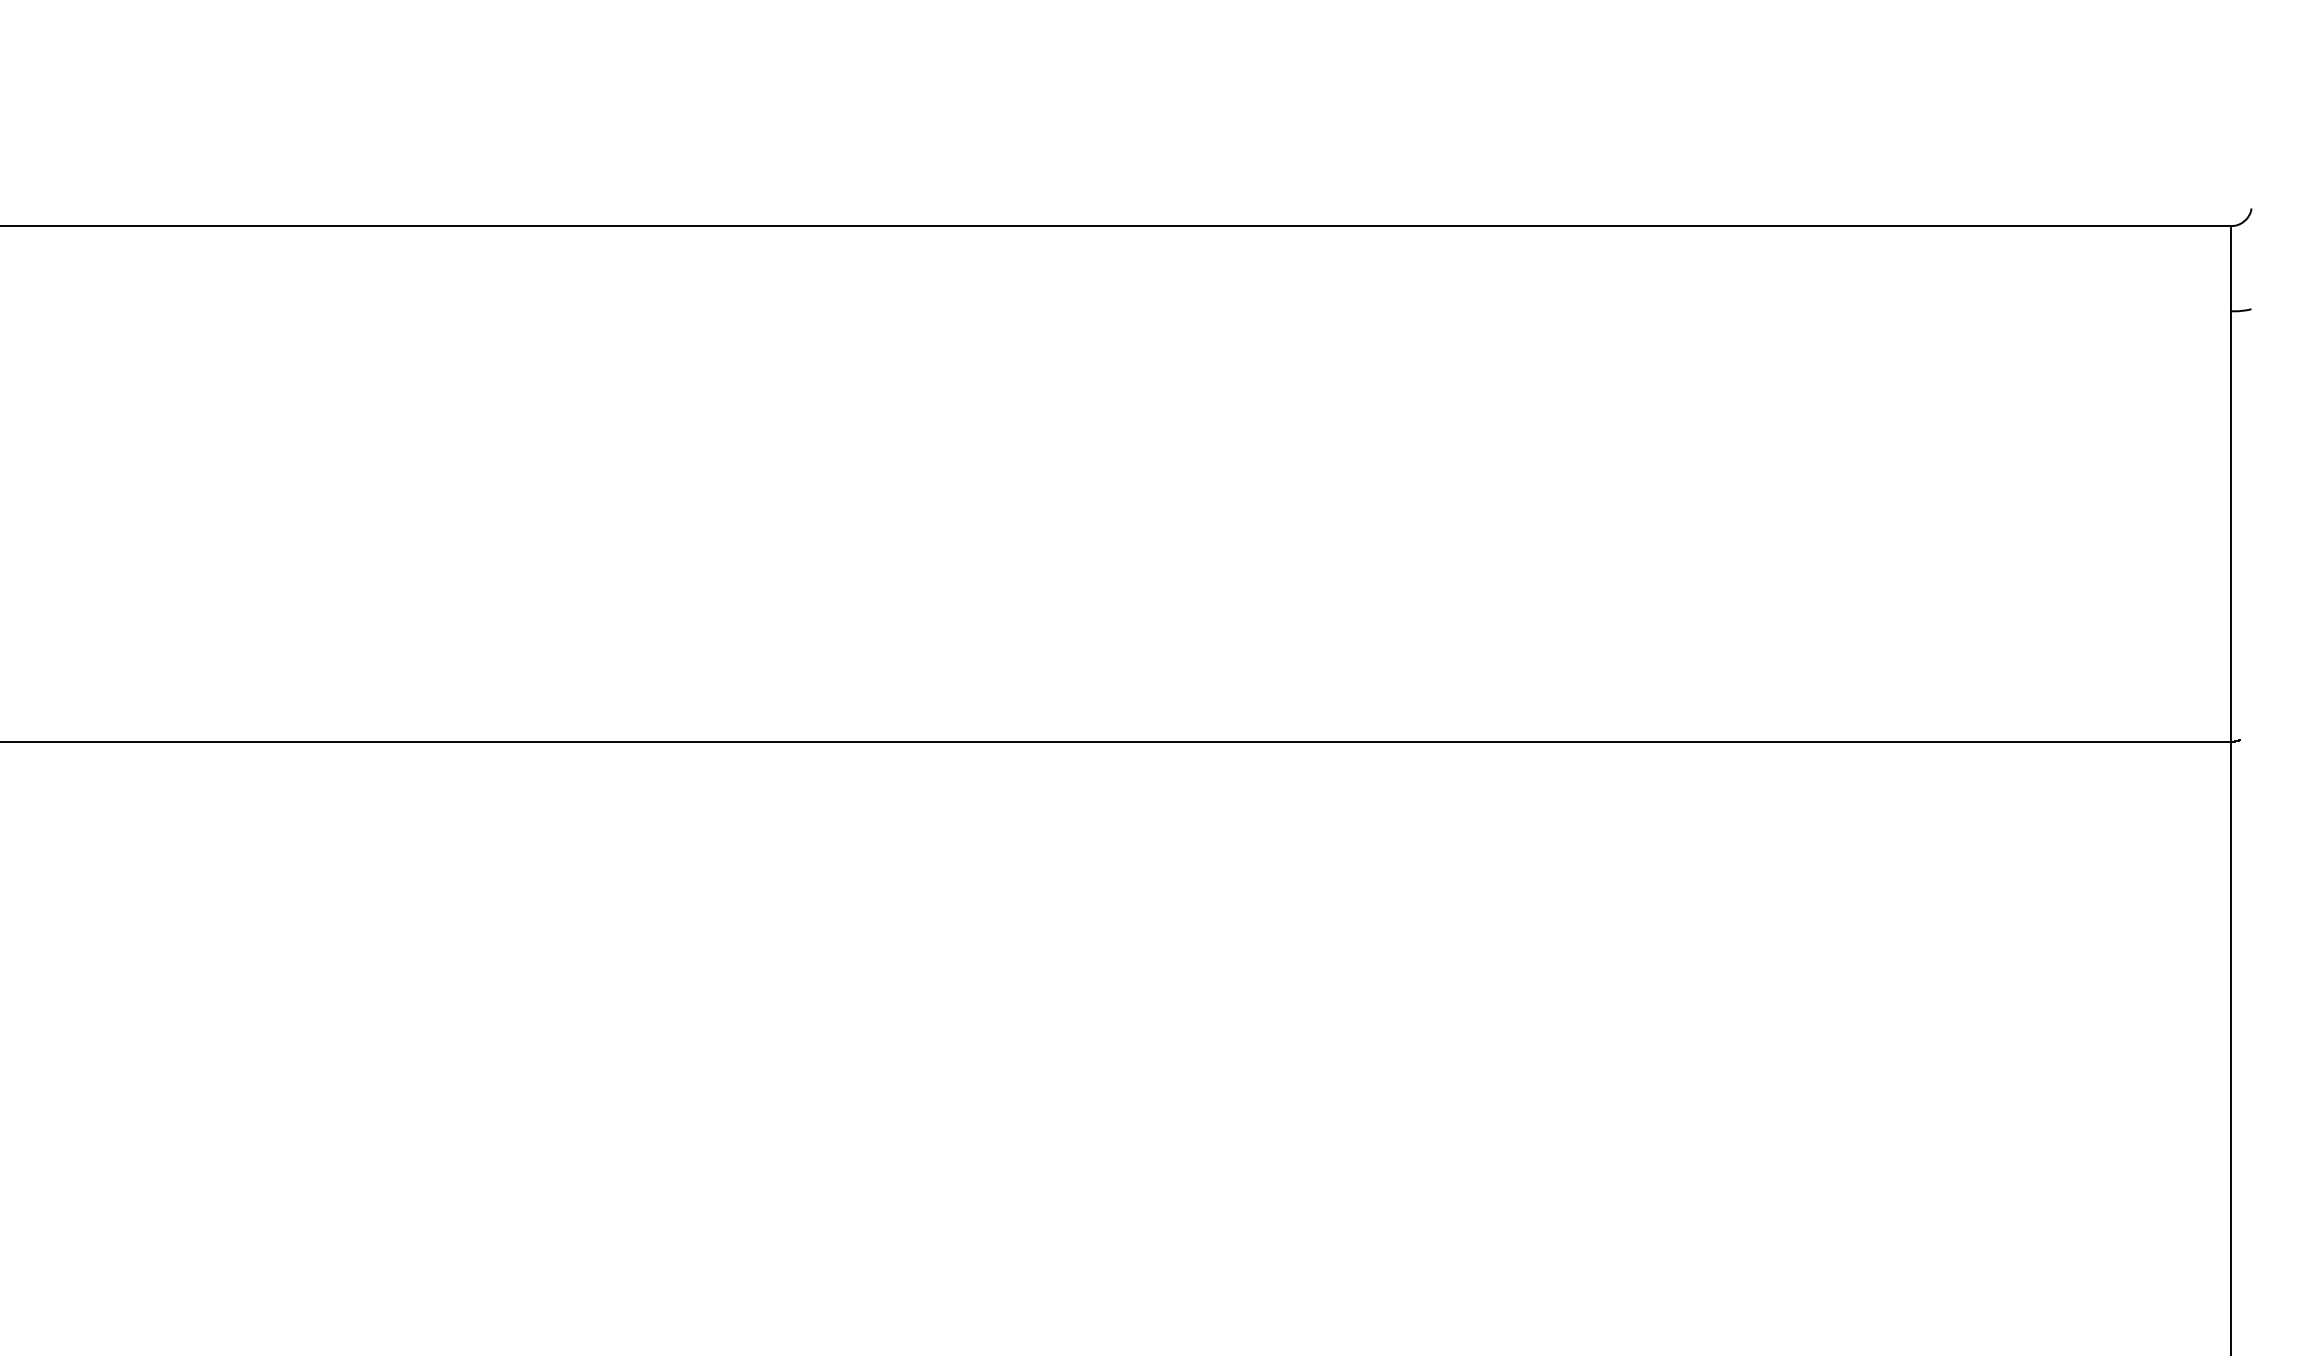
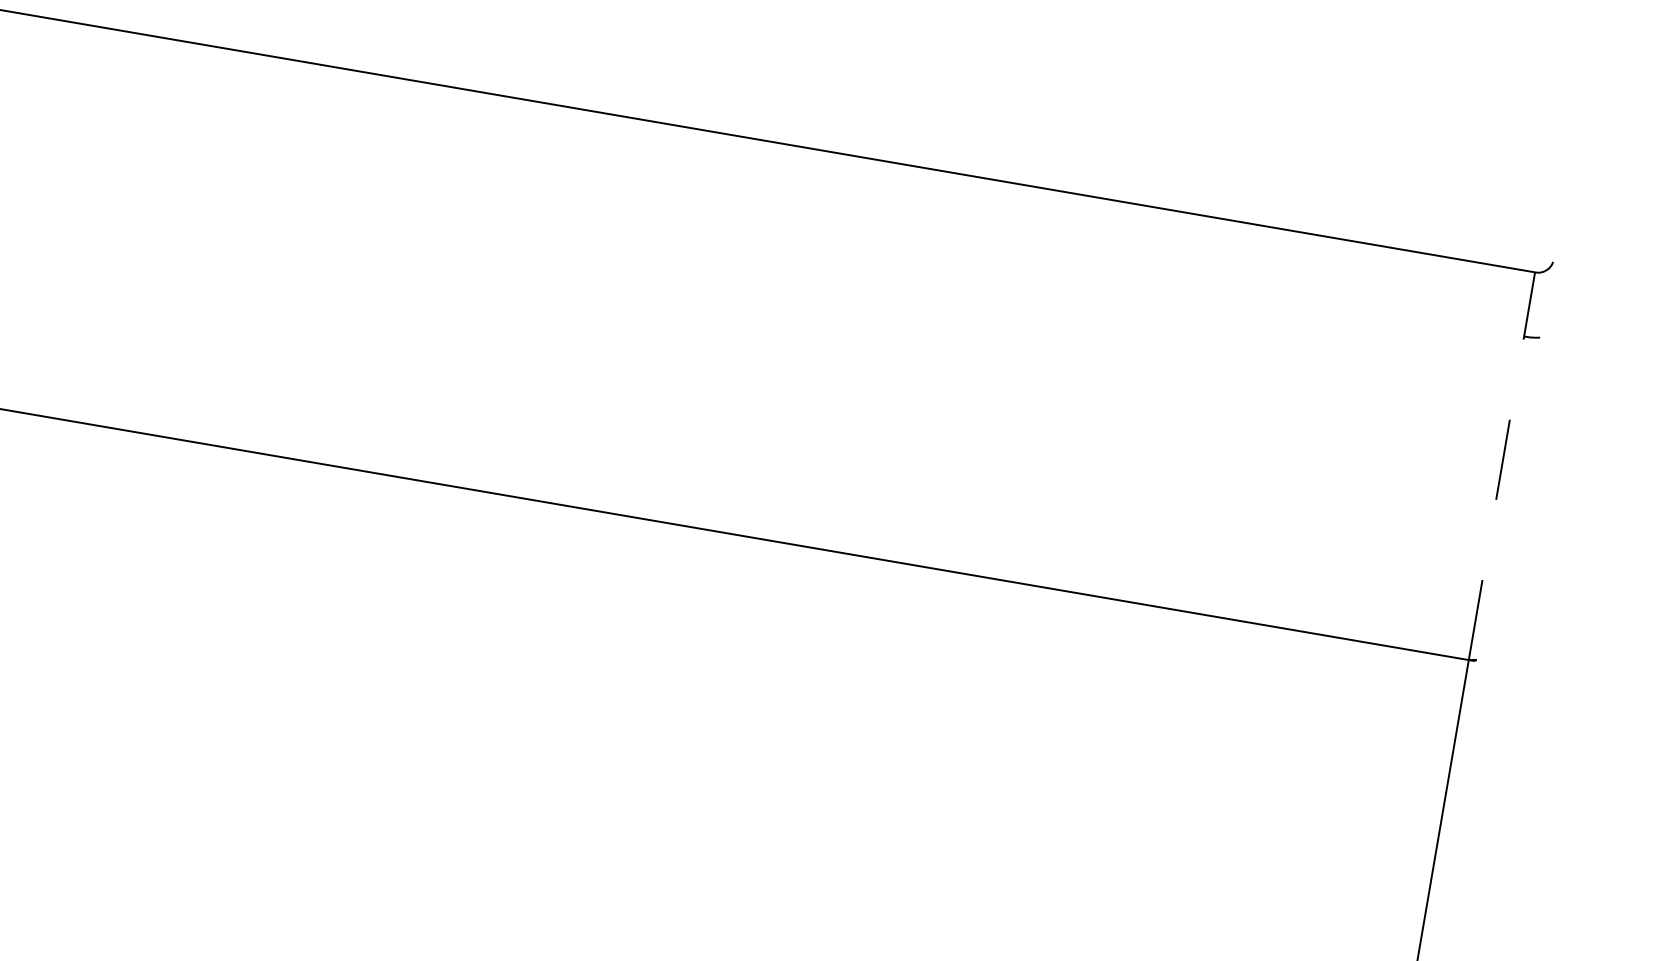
line: (2230, 483) -> (1501, 465), solid -> dashed

